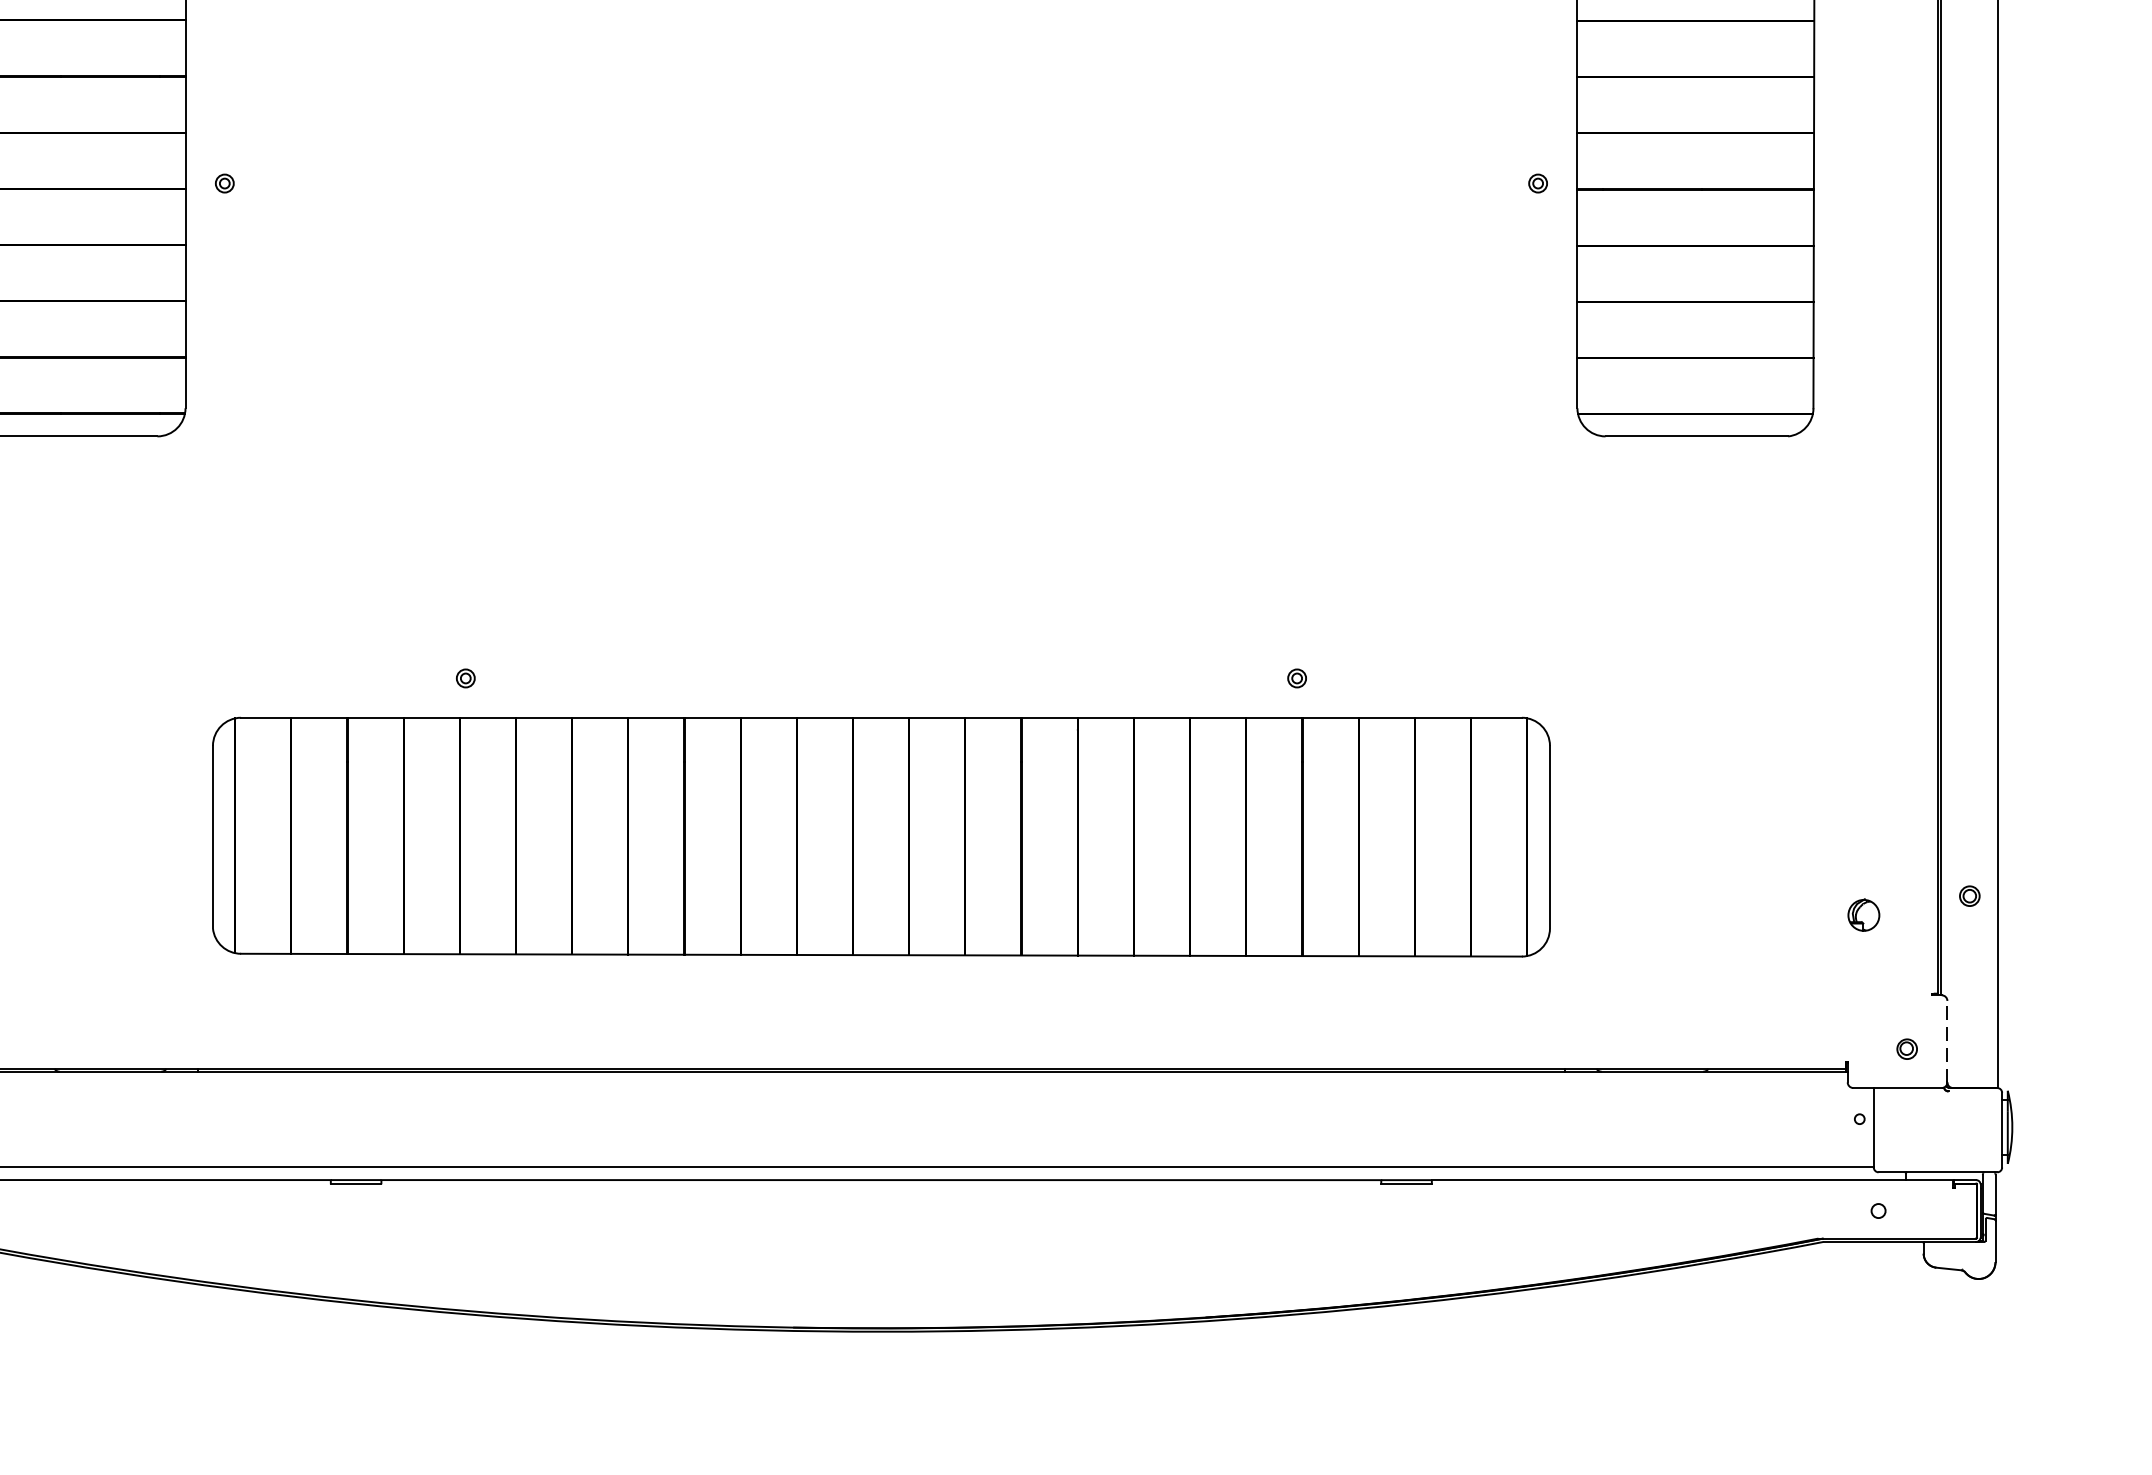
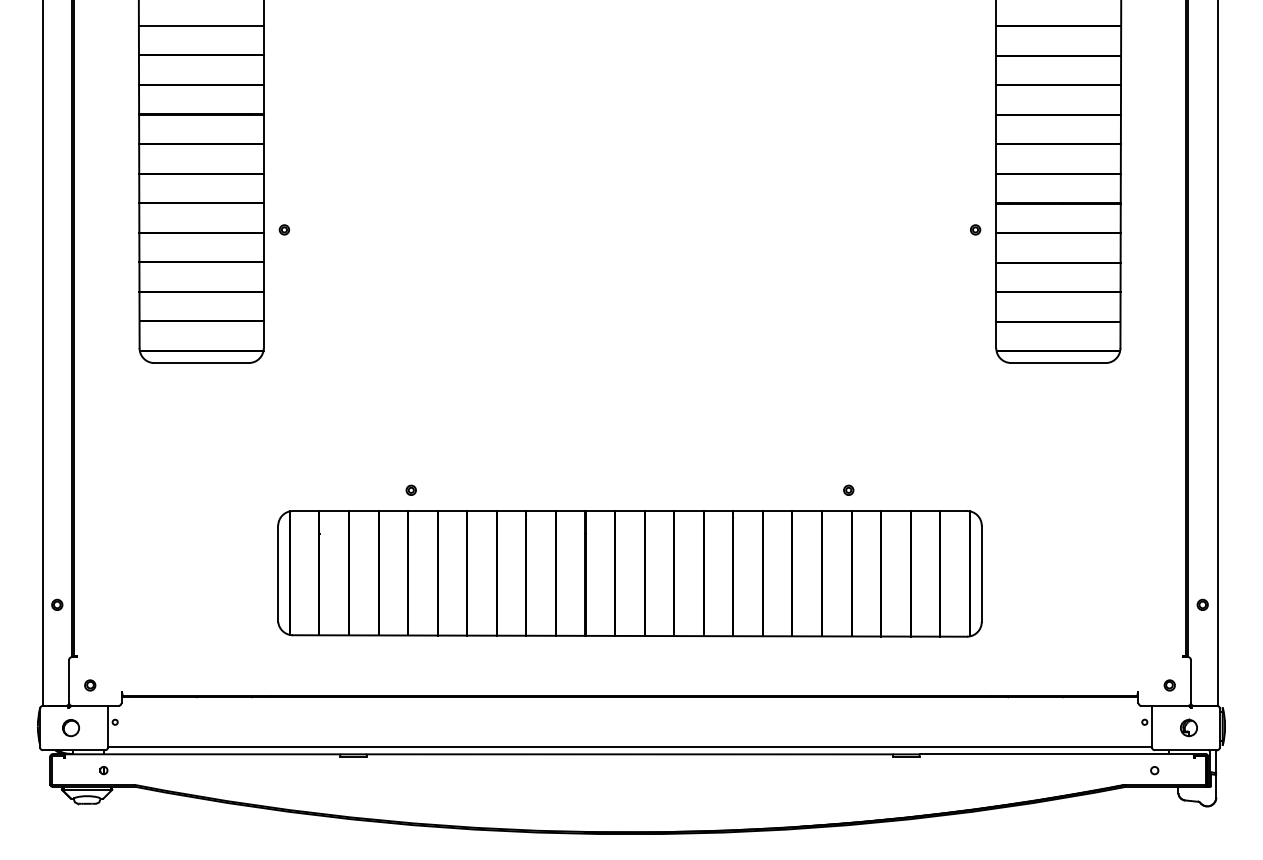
part: (1862, 914) -> (1188, 727), moved
line: (1946, 1041) -> (1190, 681), dashed -> solid

